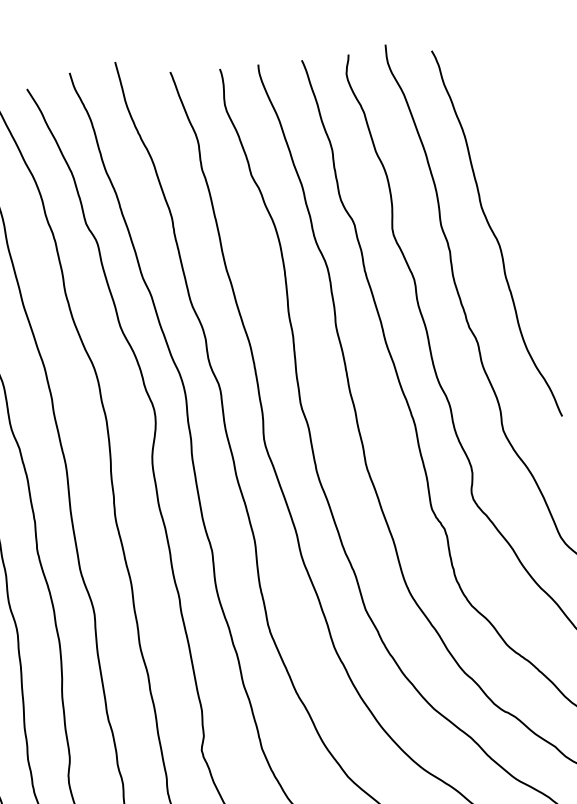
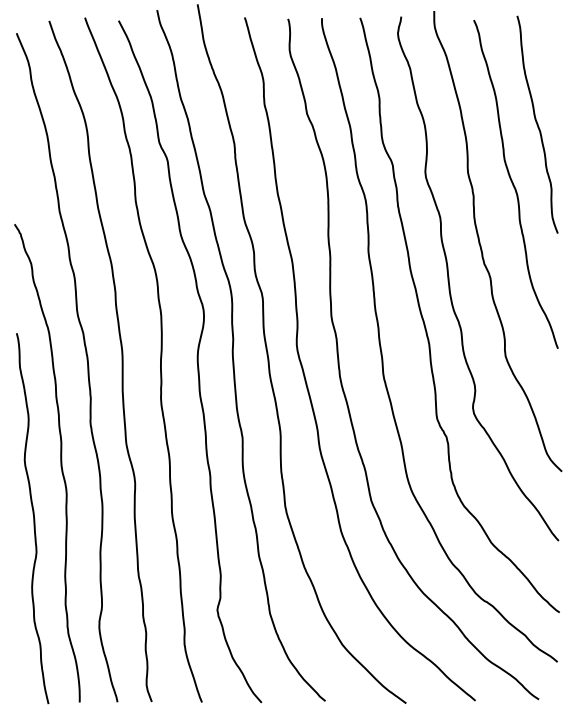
curve: (515, 163) -> (537, 124), added

